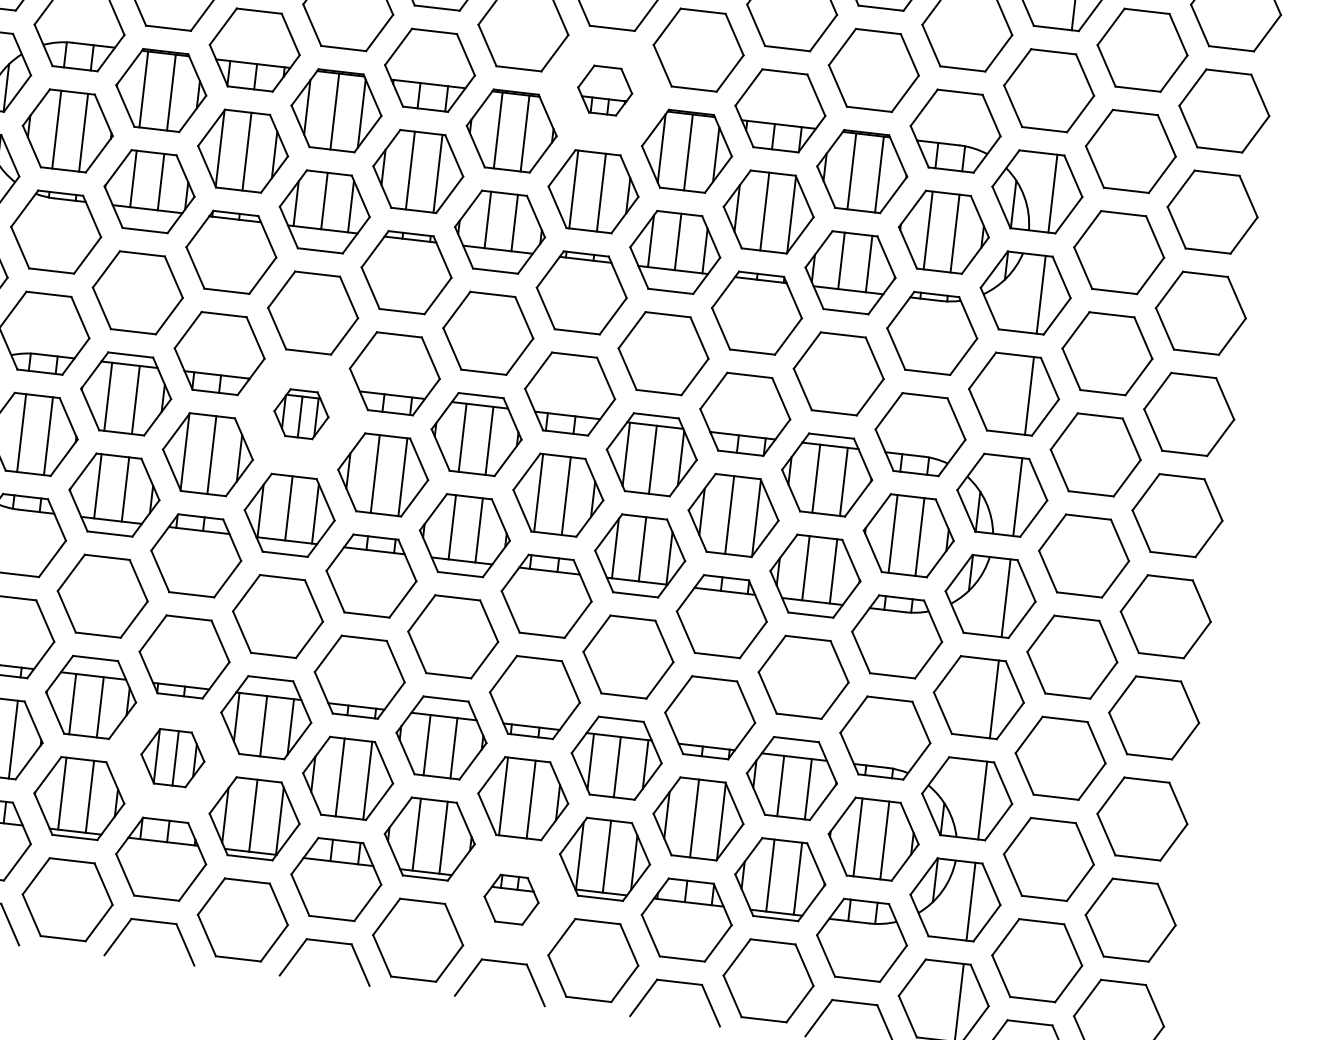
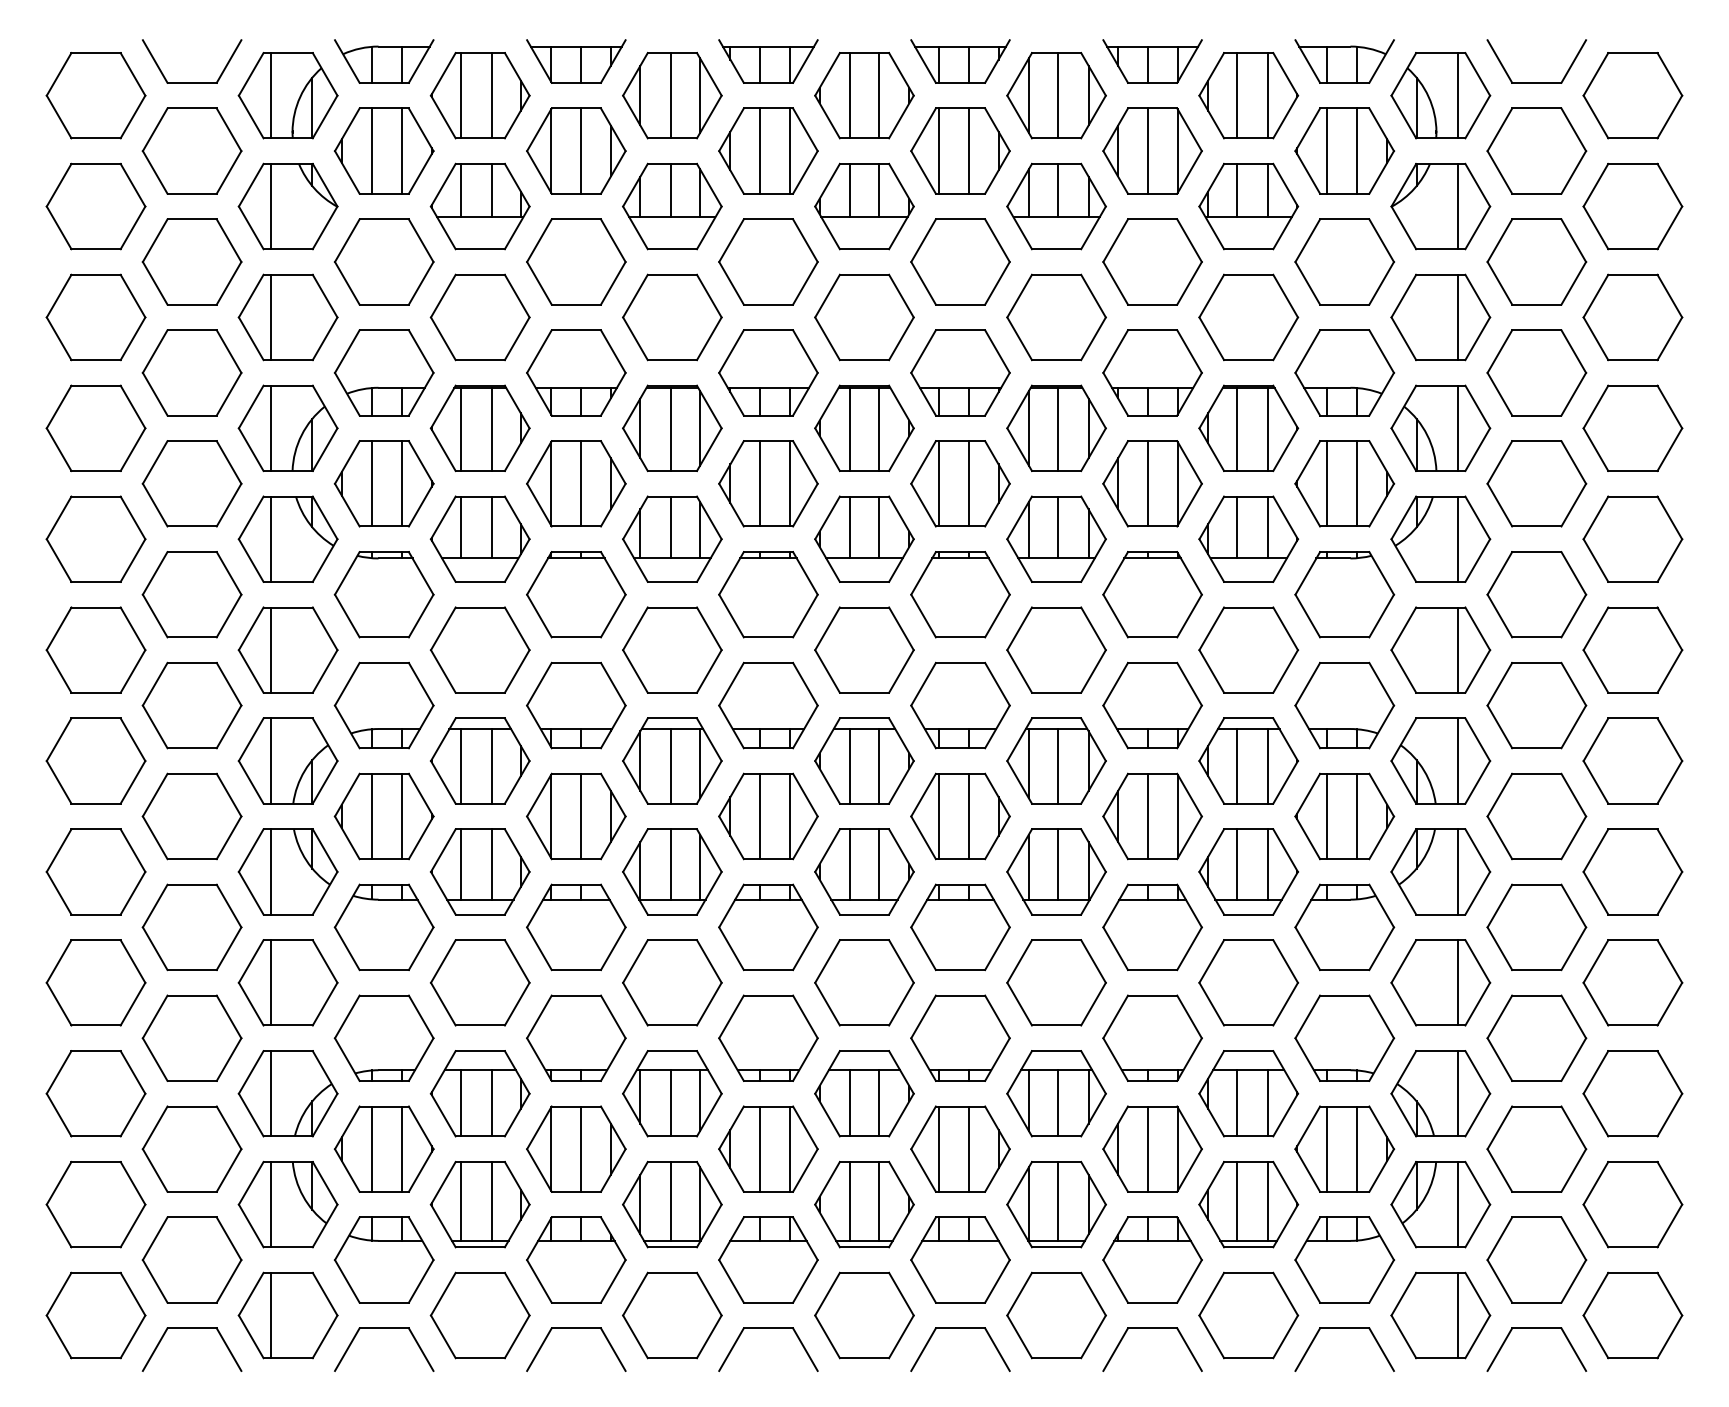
part: (605, 90) -> (960, 372), size x1.67
line: (1064, 92) -> (1457, 317), added
part: (301, 413) -> (672, 760), size x1.67
part: (173, 757) -> (576, 1148), size x1.43
part: (511, 899) -> (960, 1259), size x1.67

